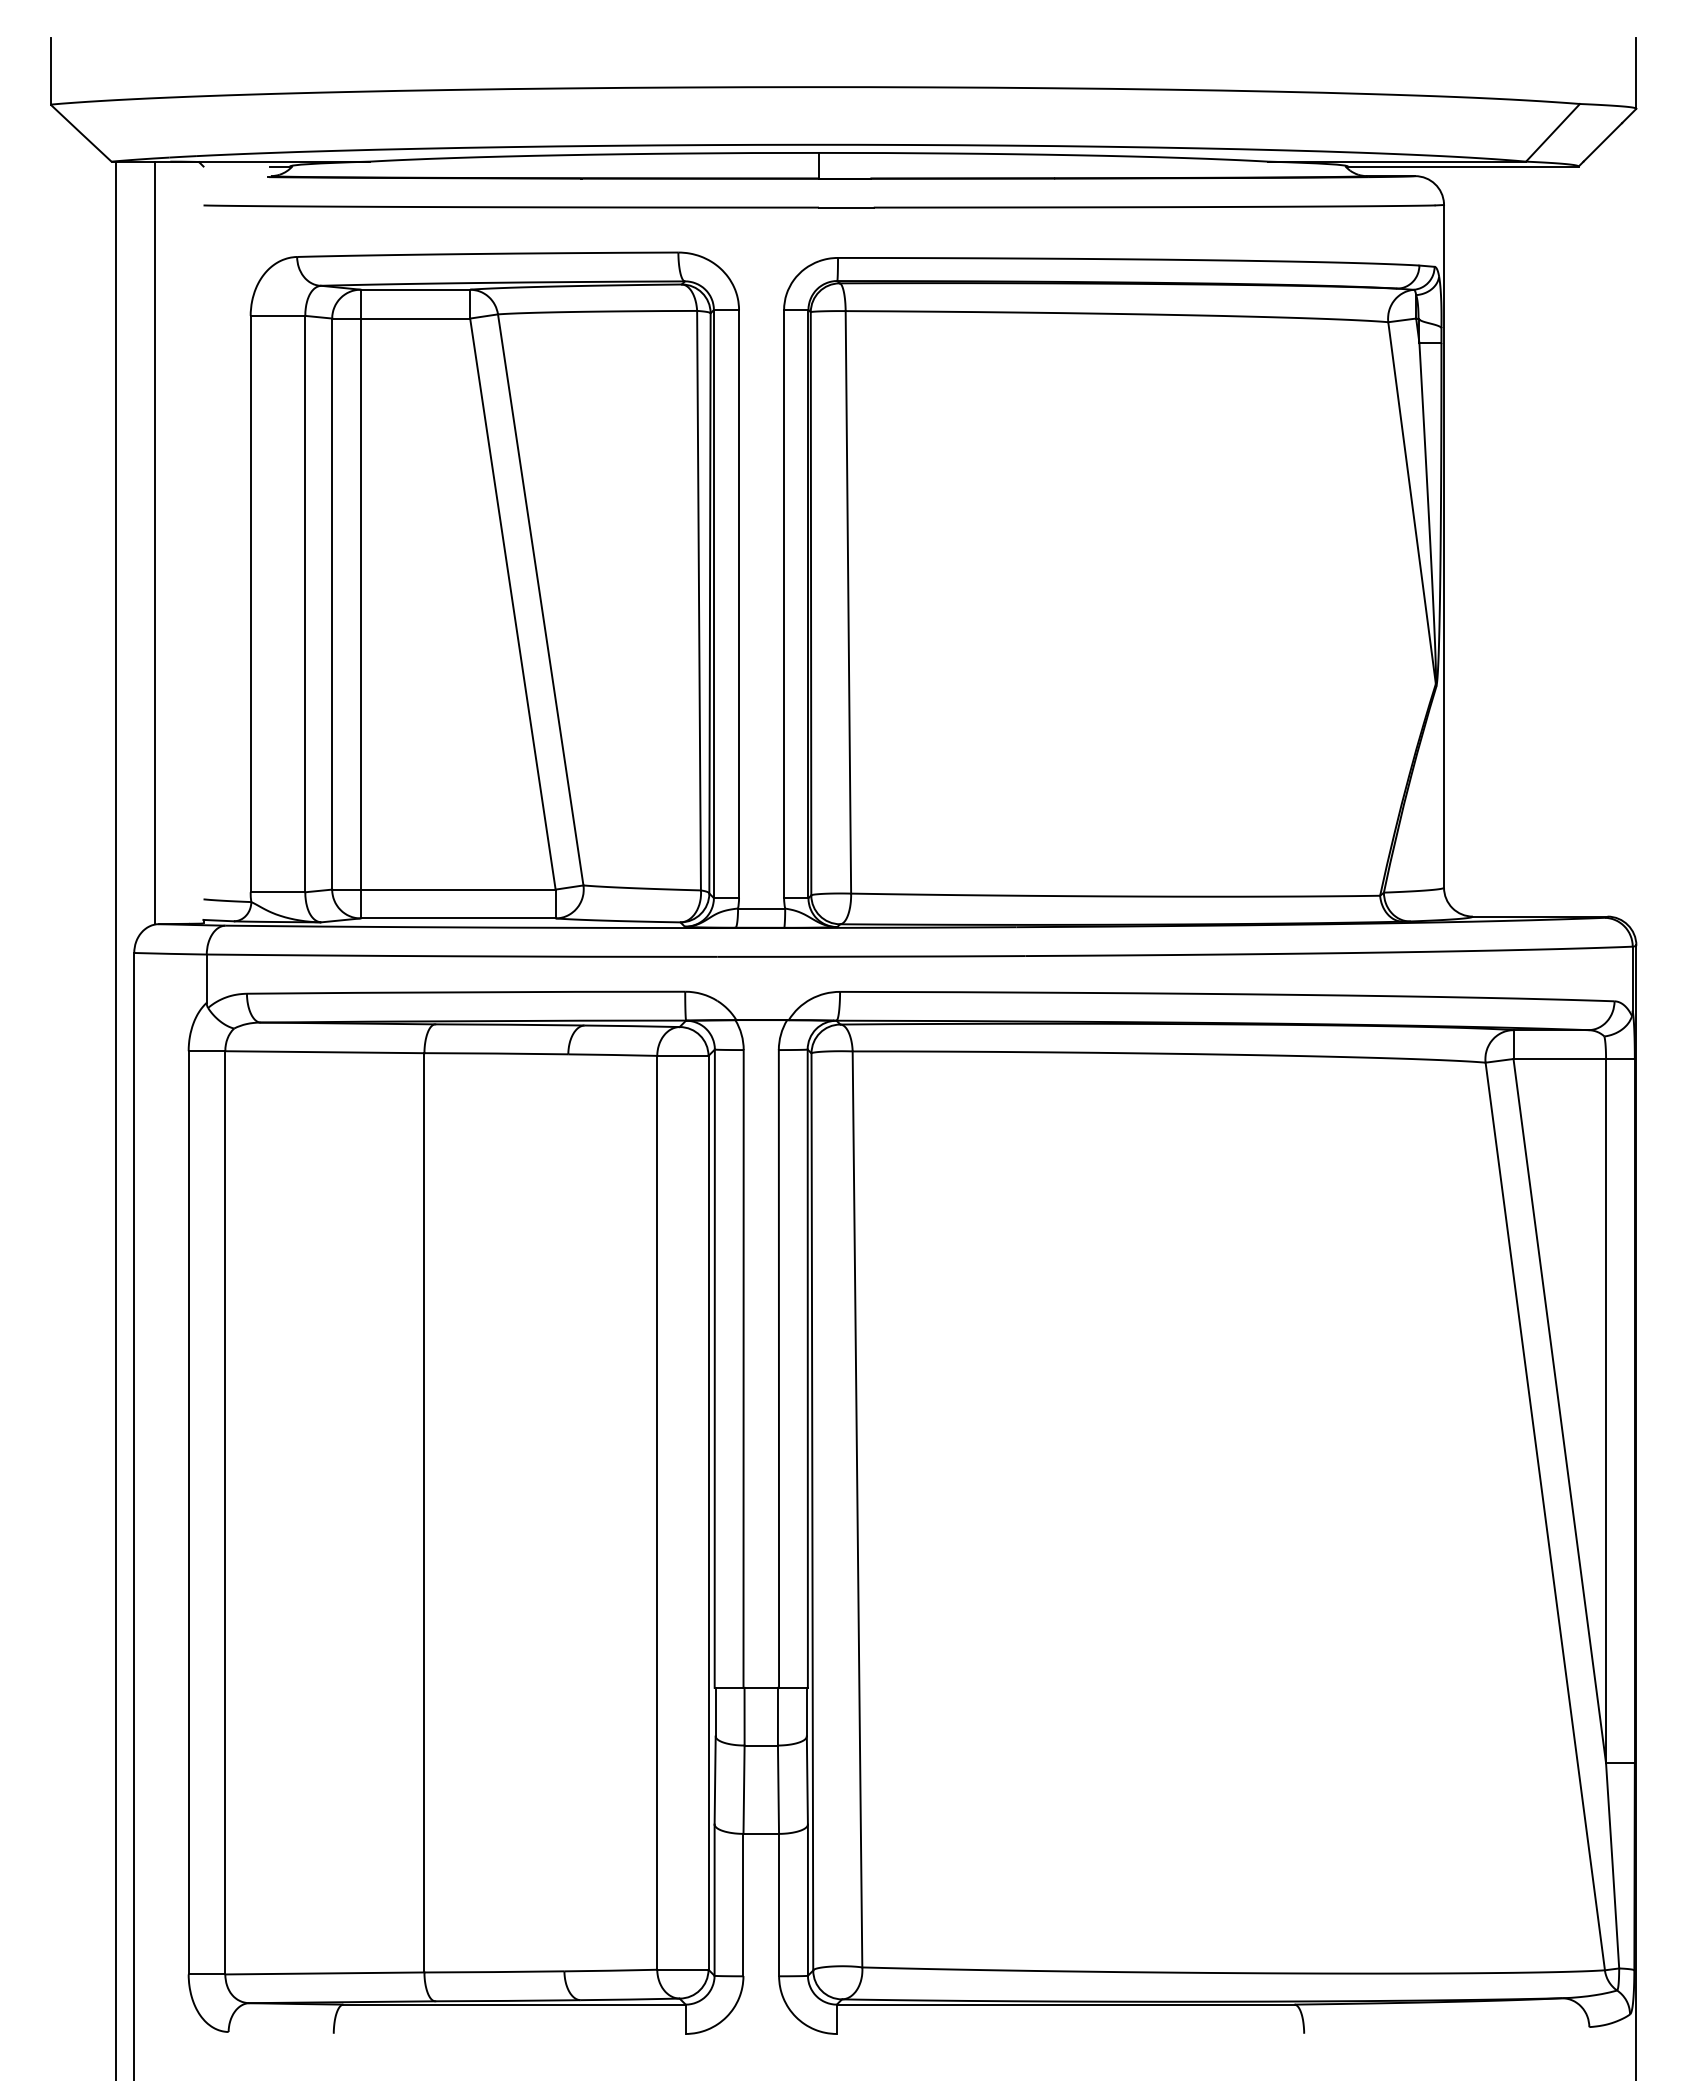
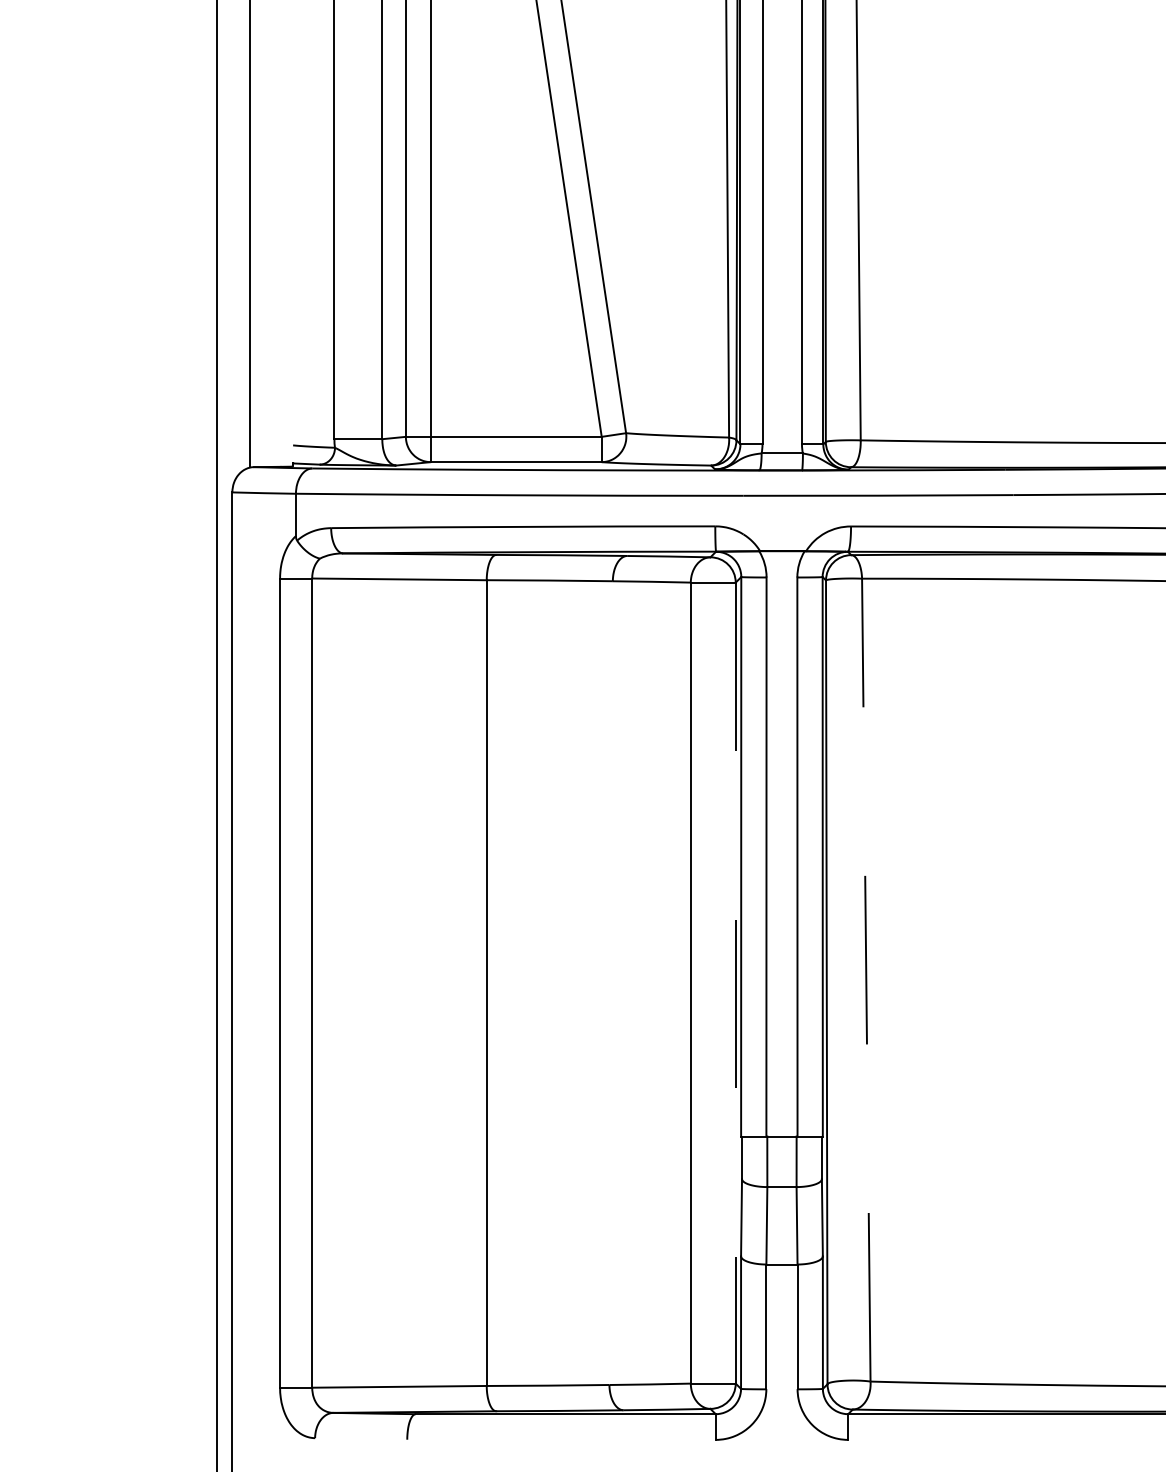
line: (857, 1508) -> (866, 979), solid -> dashed
line: (708, 1512) -> (735, 982), solid -> dashed

